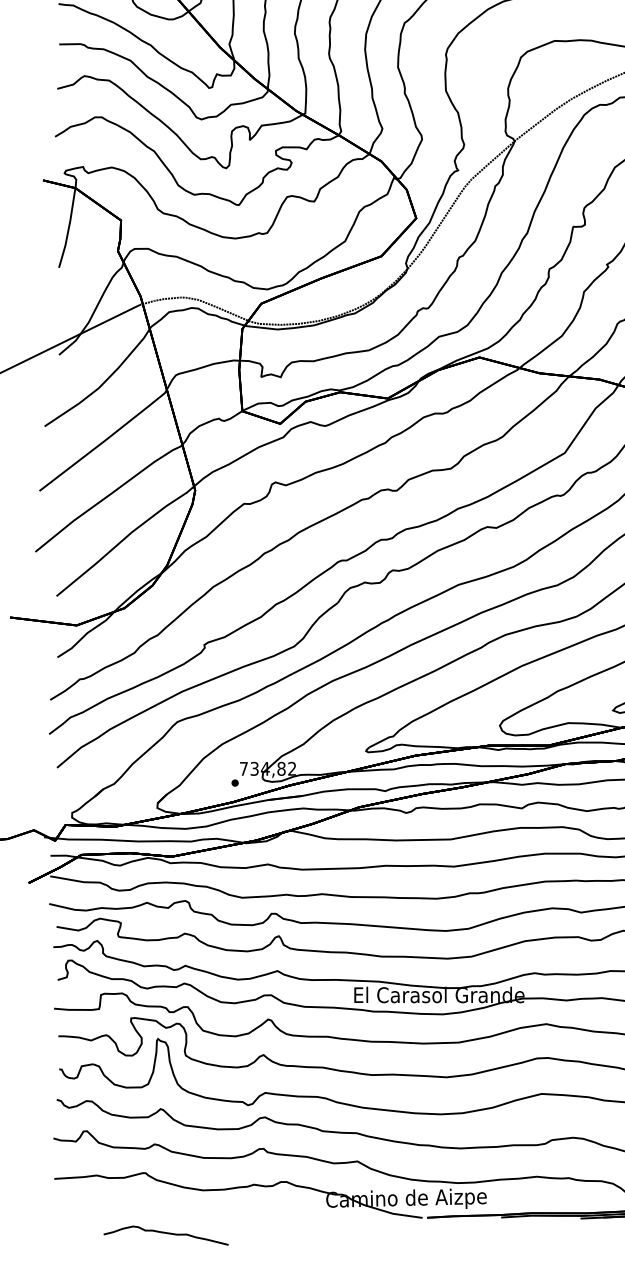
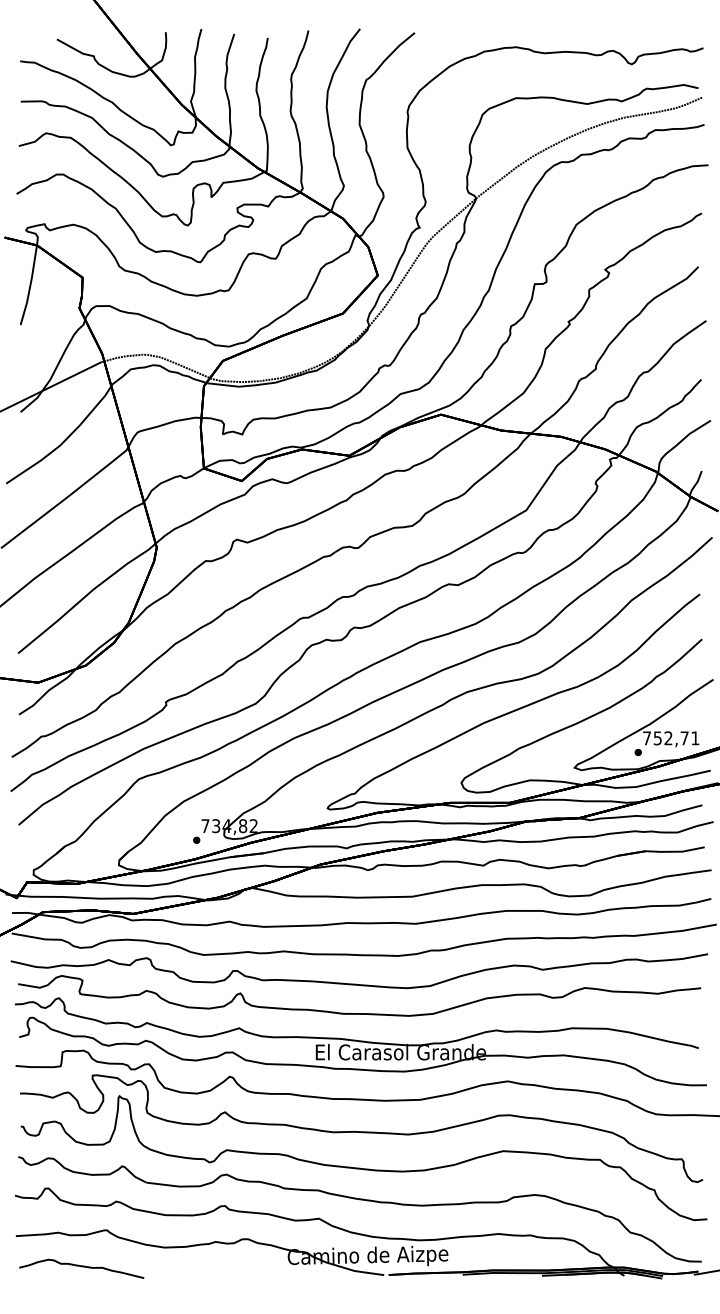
part: (165, 1235) -> (81, 1268), moved

